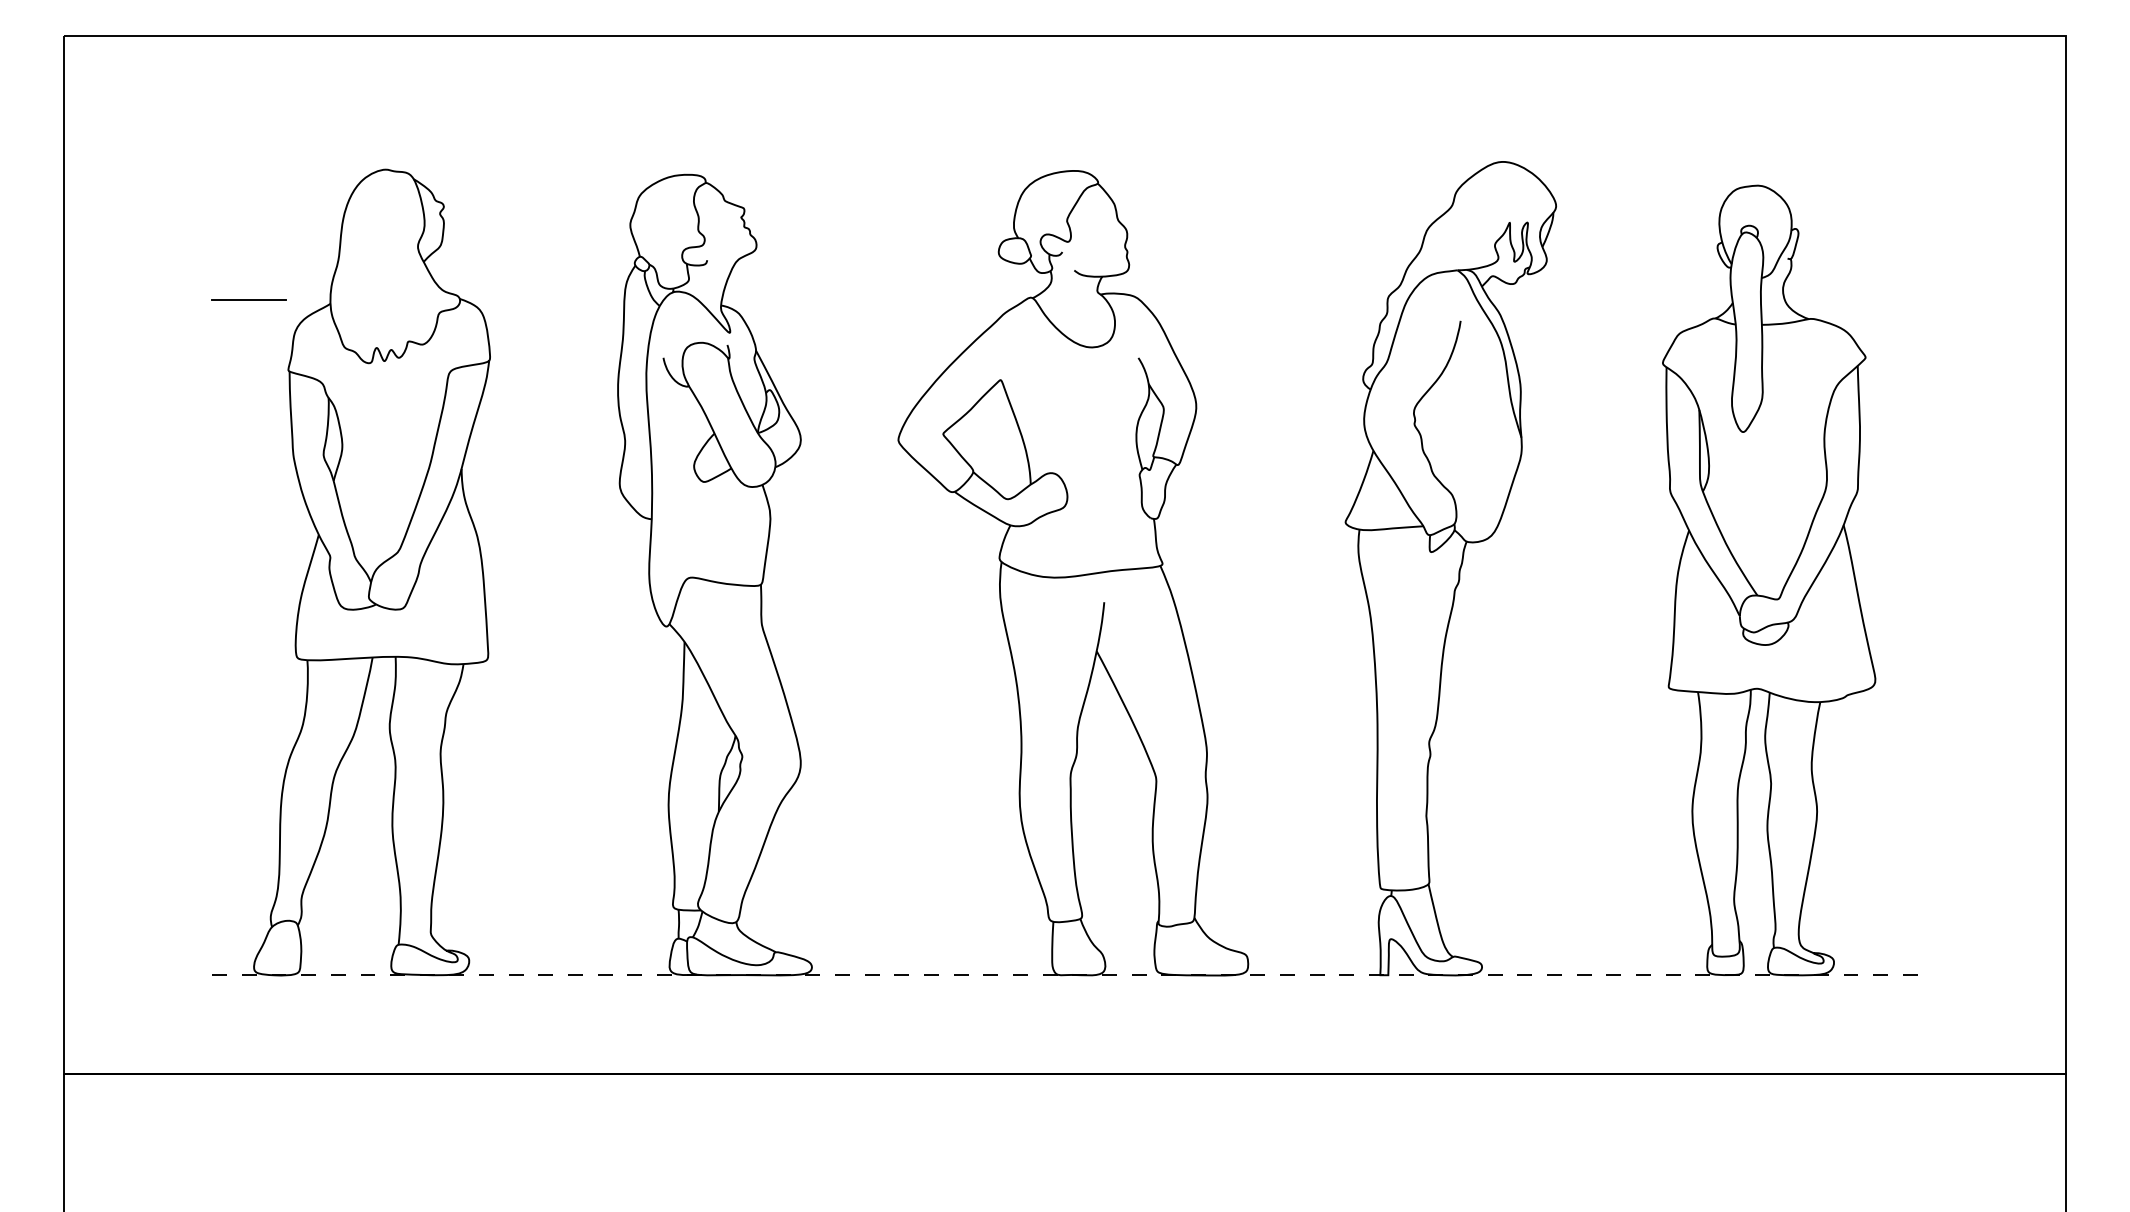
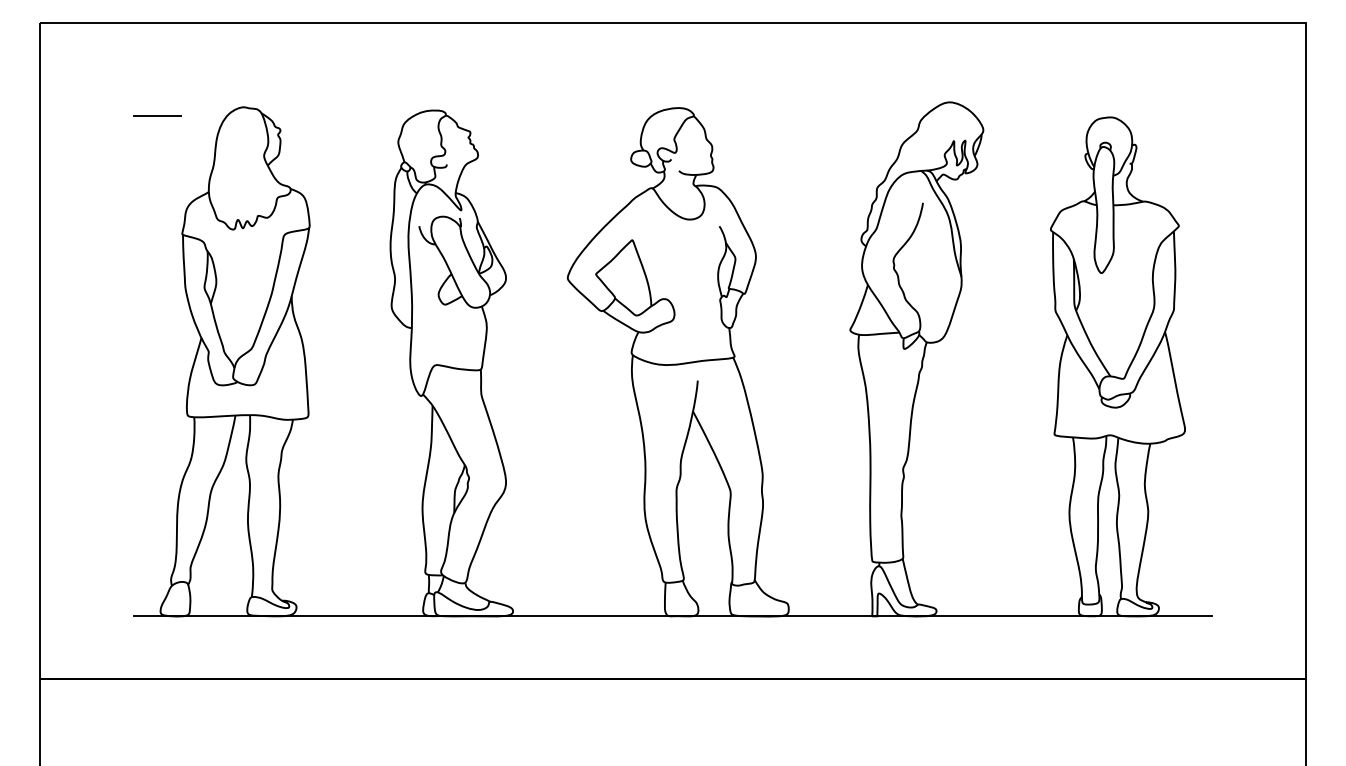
line: (249, 298) -> (157, 115), moved
line: (1065, 975) -> (673, 616), dashed -> solid

